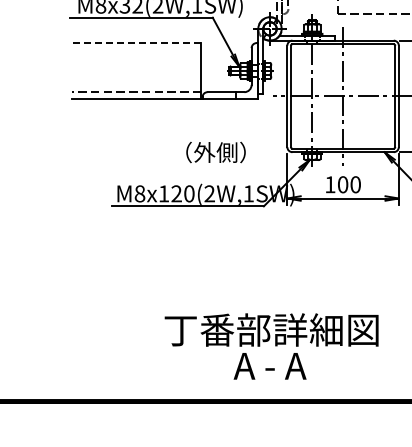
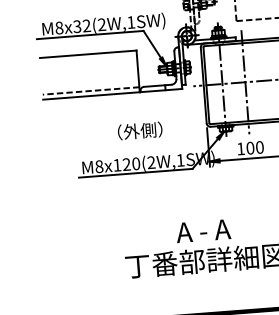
line: (136, 43) -> (88, 54), dashed -> solid
text: (215, 152) -> (139, 131), moved
text: (269, 366) -> (203, 231), moved

